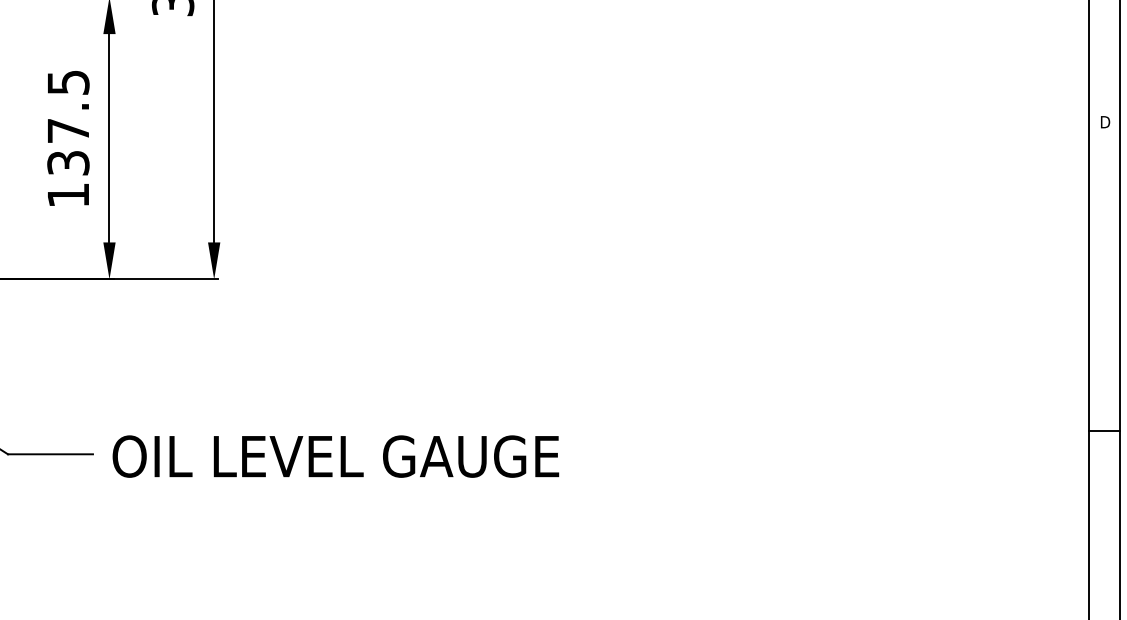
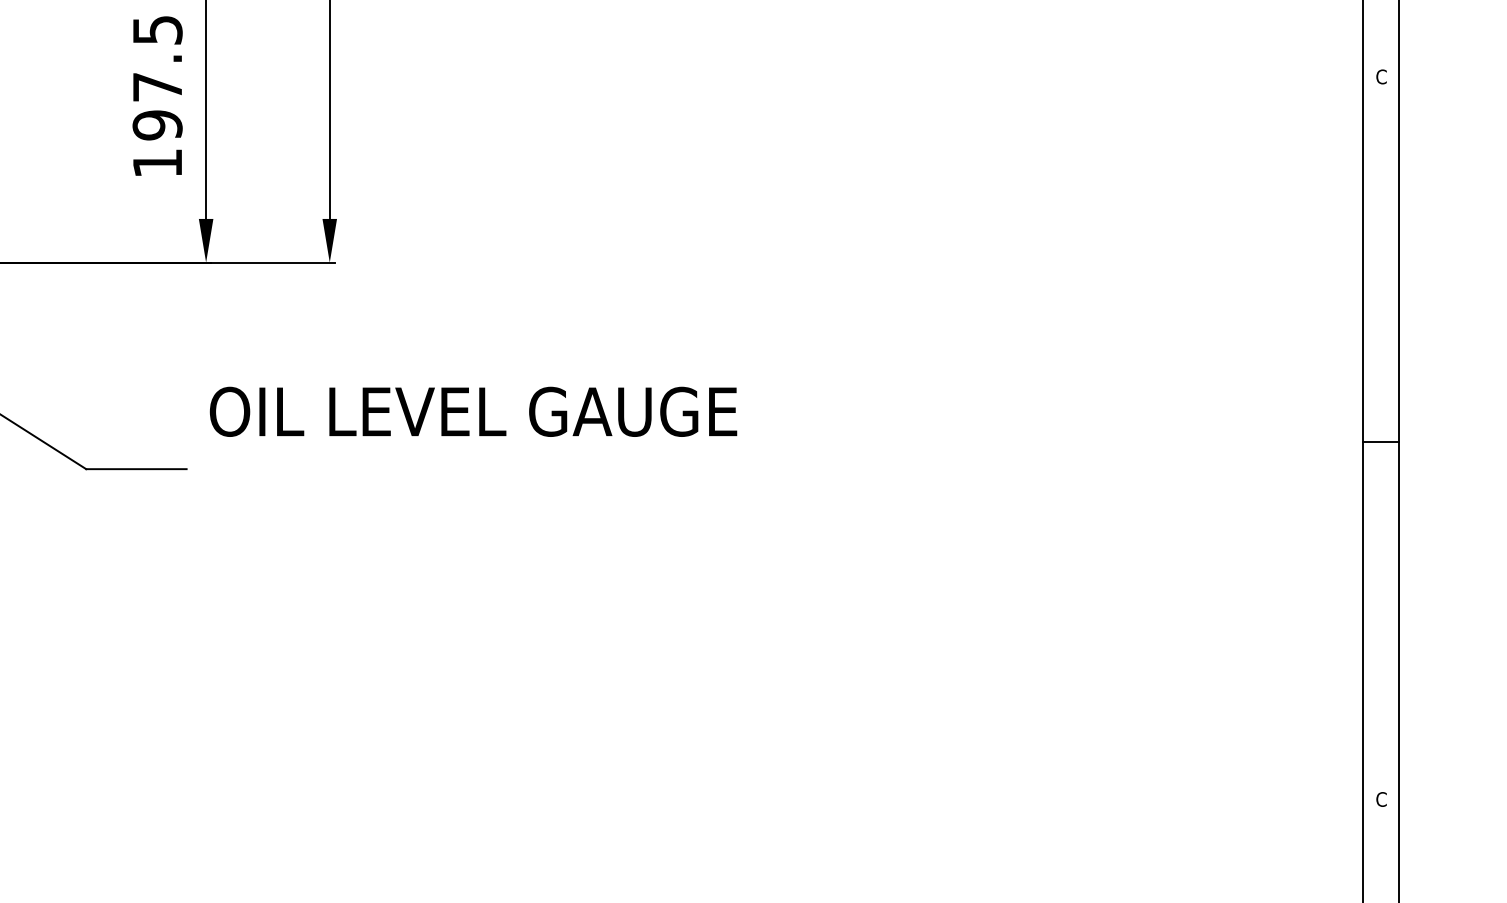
text: (1104, 121) -> (1381, 76), D -> C
text: (68, 163) -> (157, 125), 137.5 -> 197.5
text: (335, 456) -> (473, 411), moved

